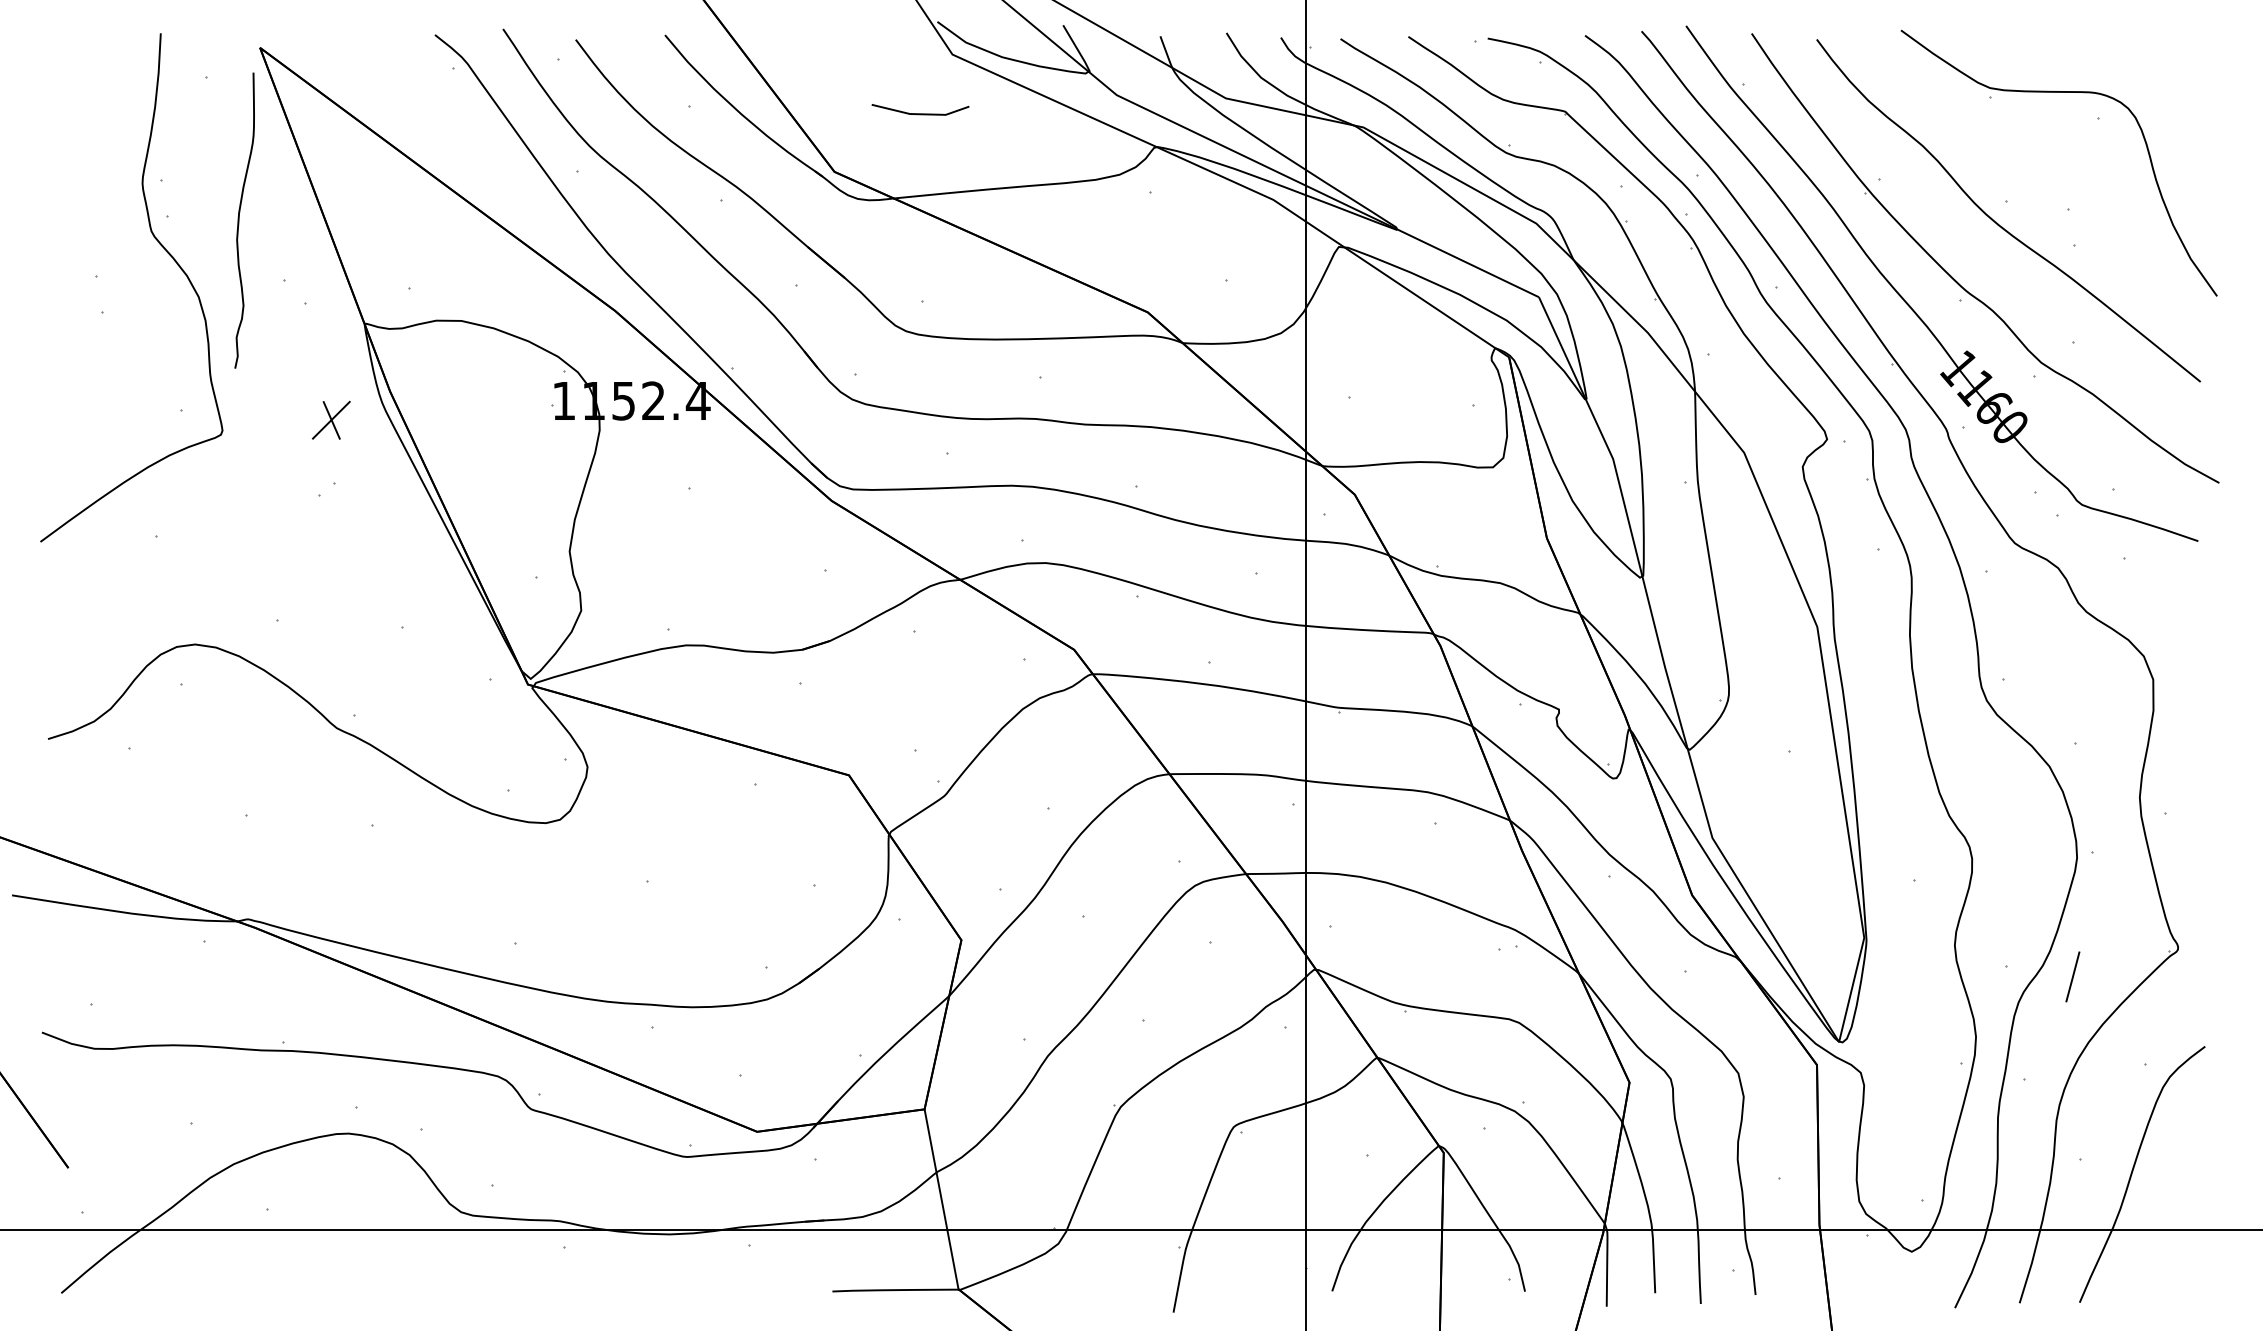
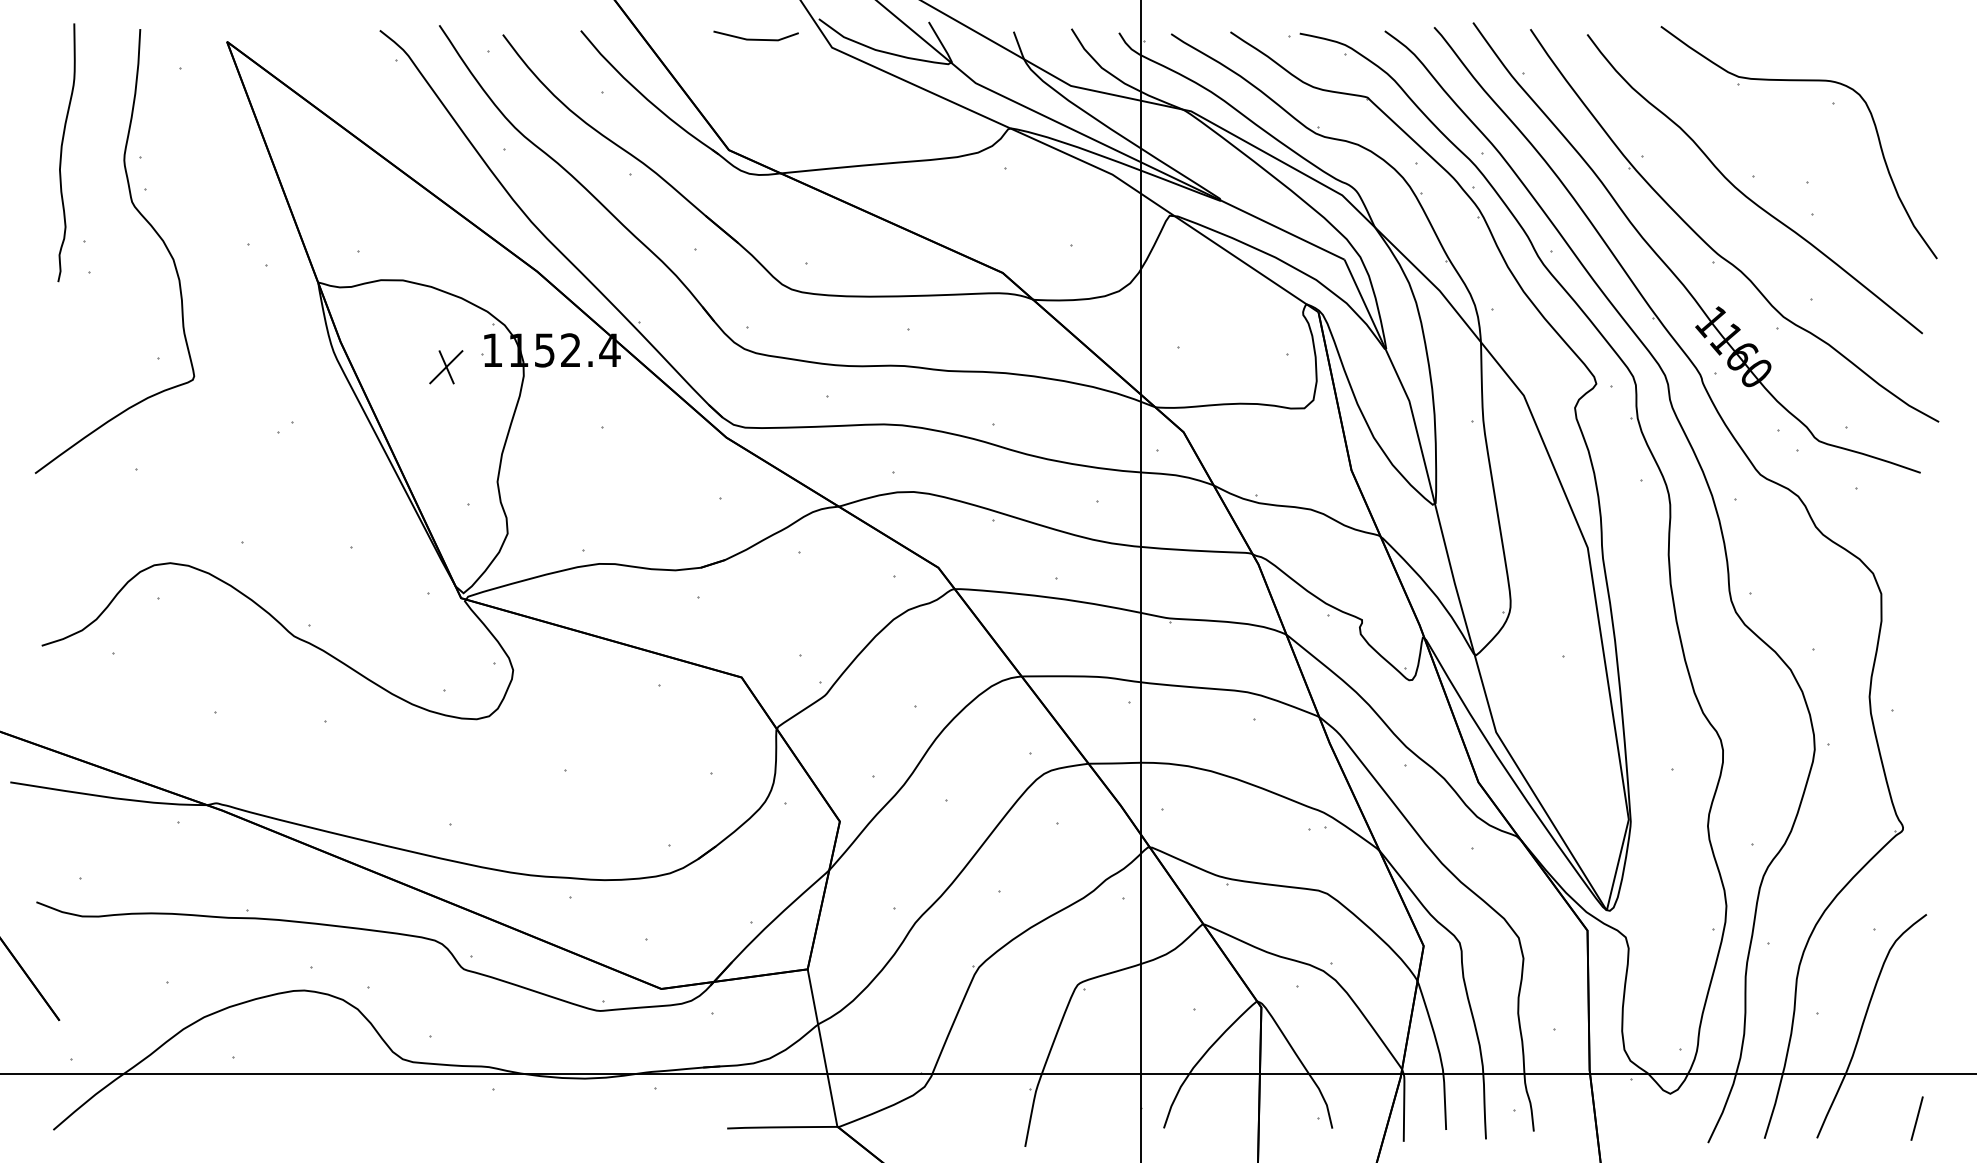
line: (919, 112) -> (755, 38), moved
curve: (240, 220) -> (62, 152), moved
part: (331, 420) -> (446, 367), moved
line: (2072, 976) -> (1916, 1118), moved

